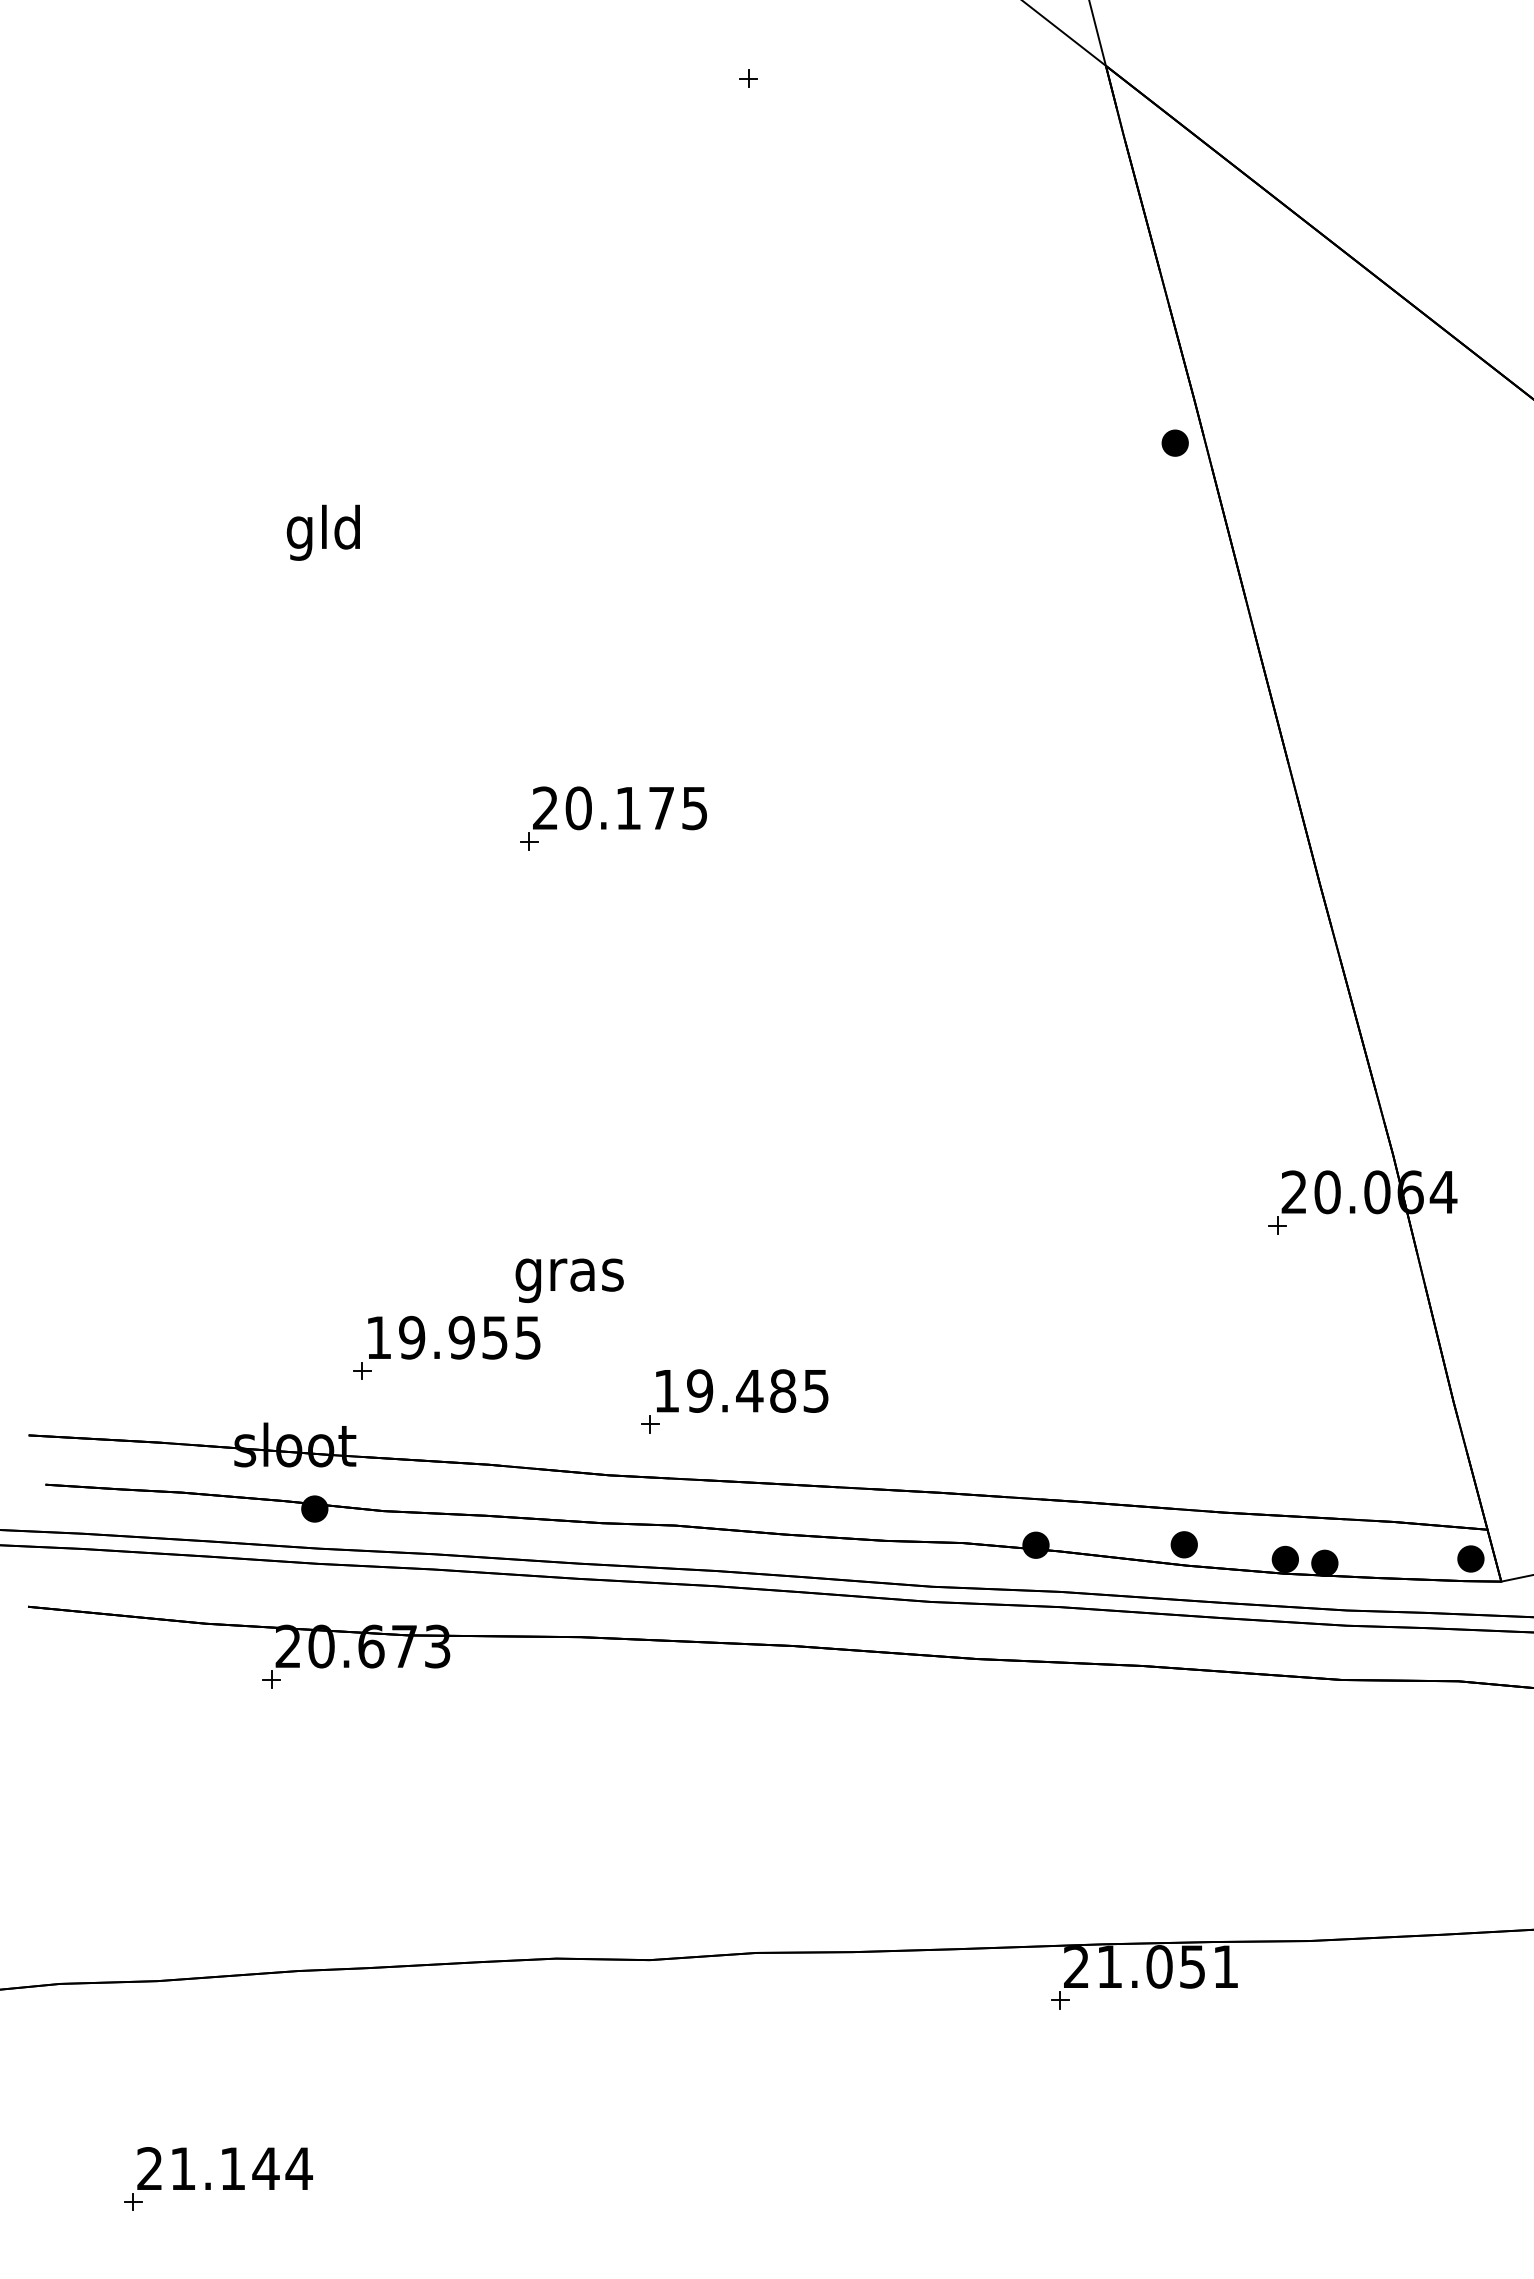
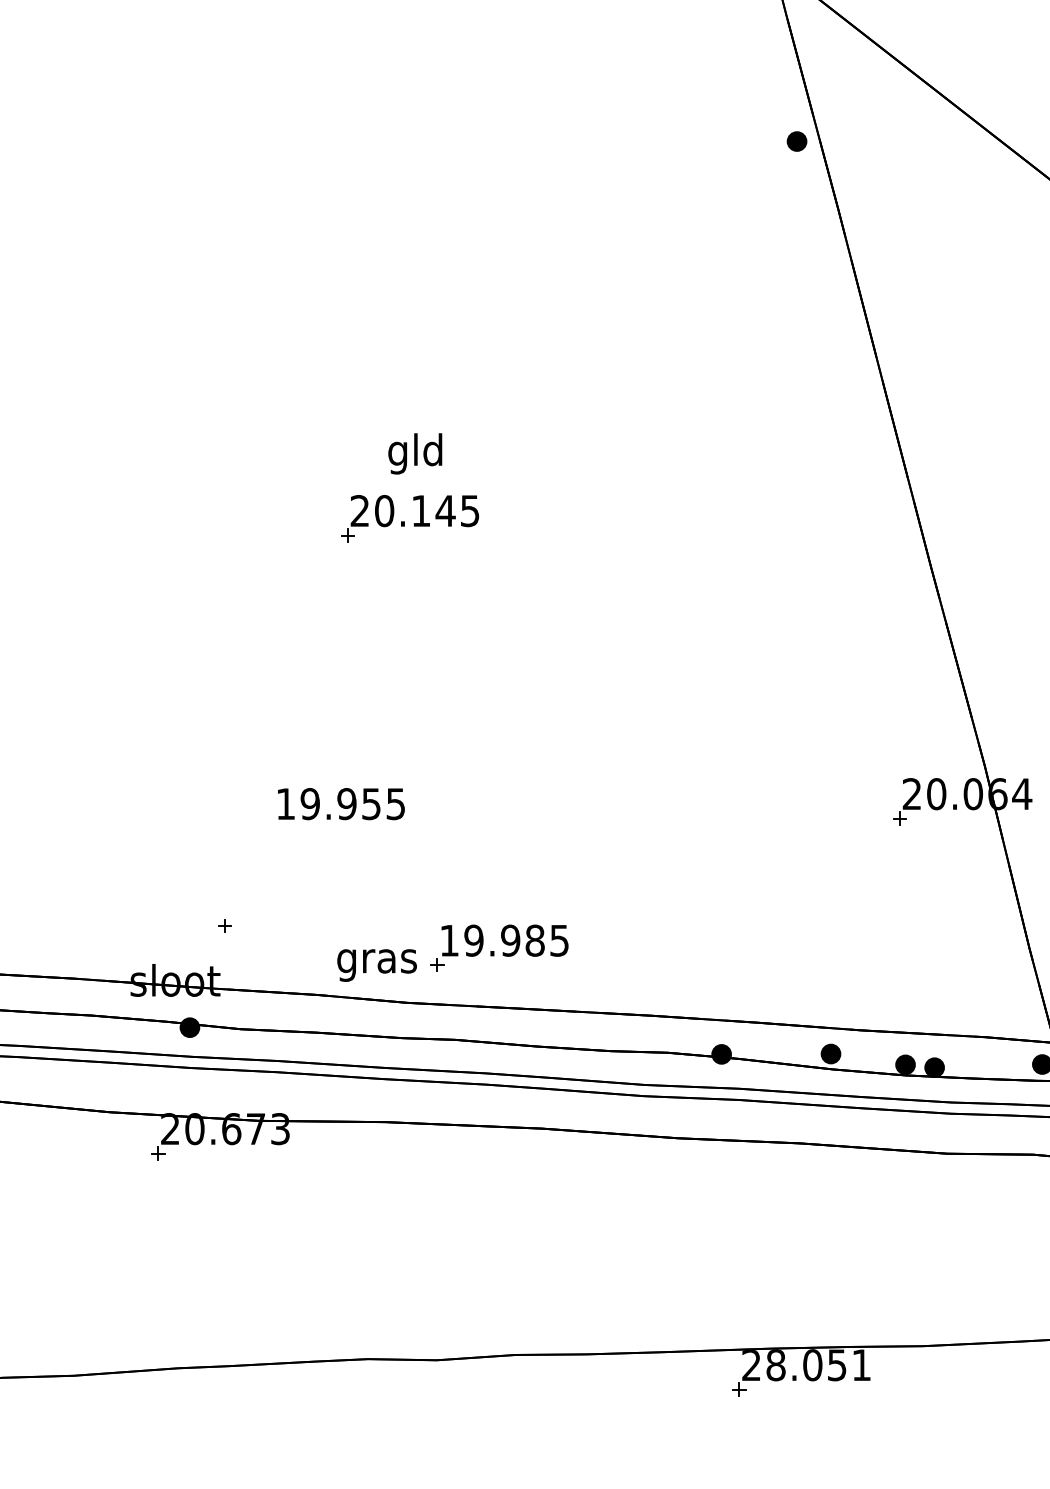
part: (1174, 442) -> (796, 141), moved
text: (322, 532) -> (414, 453), moved
text: (661, 808) -> (445, 511), 20.175 -> 20.145
text: (569, 1280) -> (376, 965), moved
text: (454, 1337) -> (341, 803), moved
text: (749, 1390) -> (510, 940), 19.485 -> 19.985
text: (1109, 1966) -> (775, 1364), 21.051 -> 28.051

